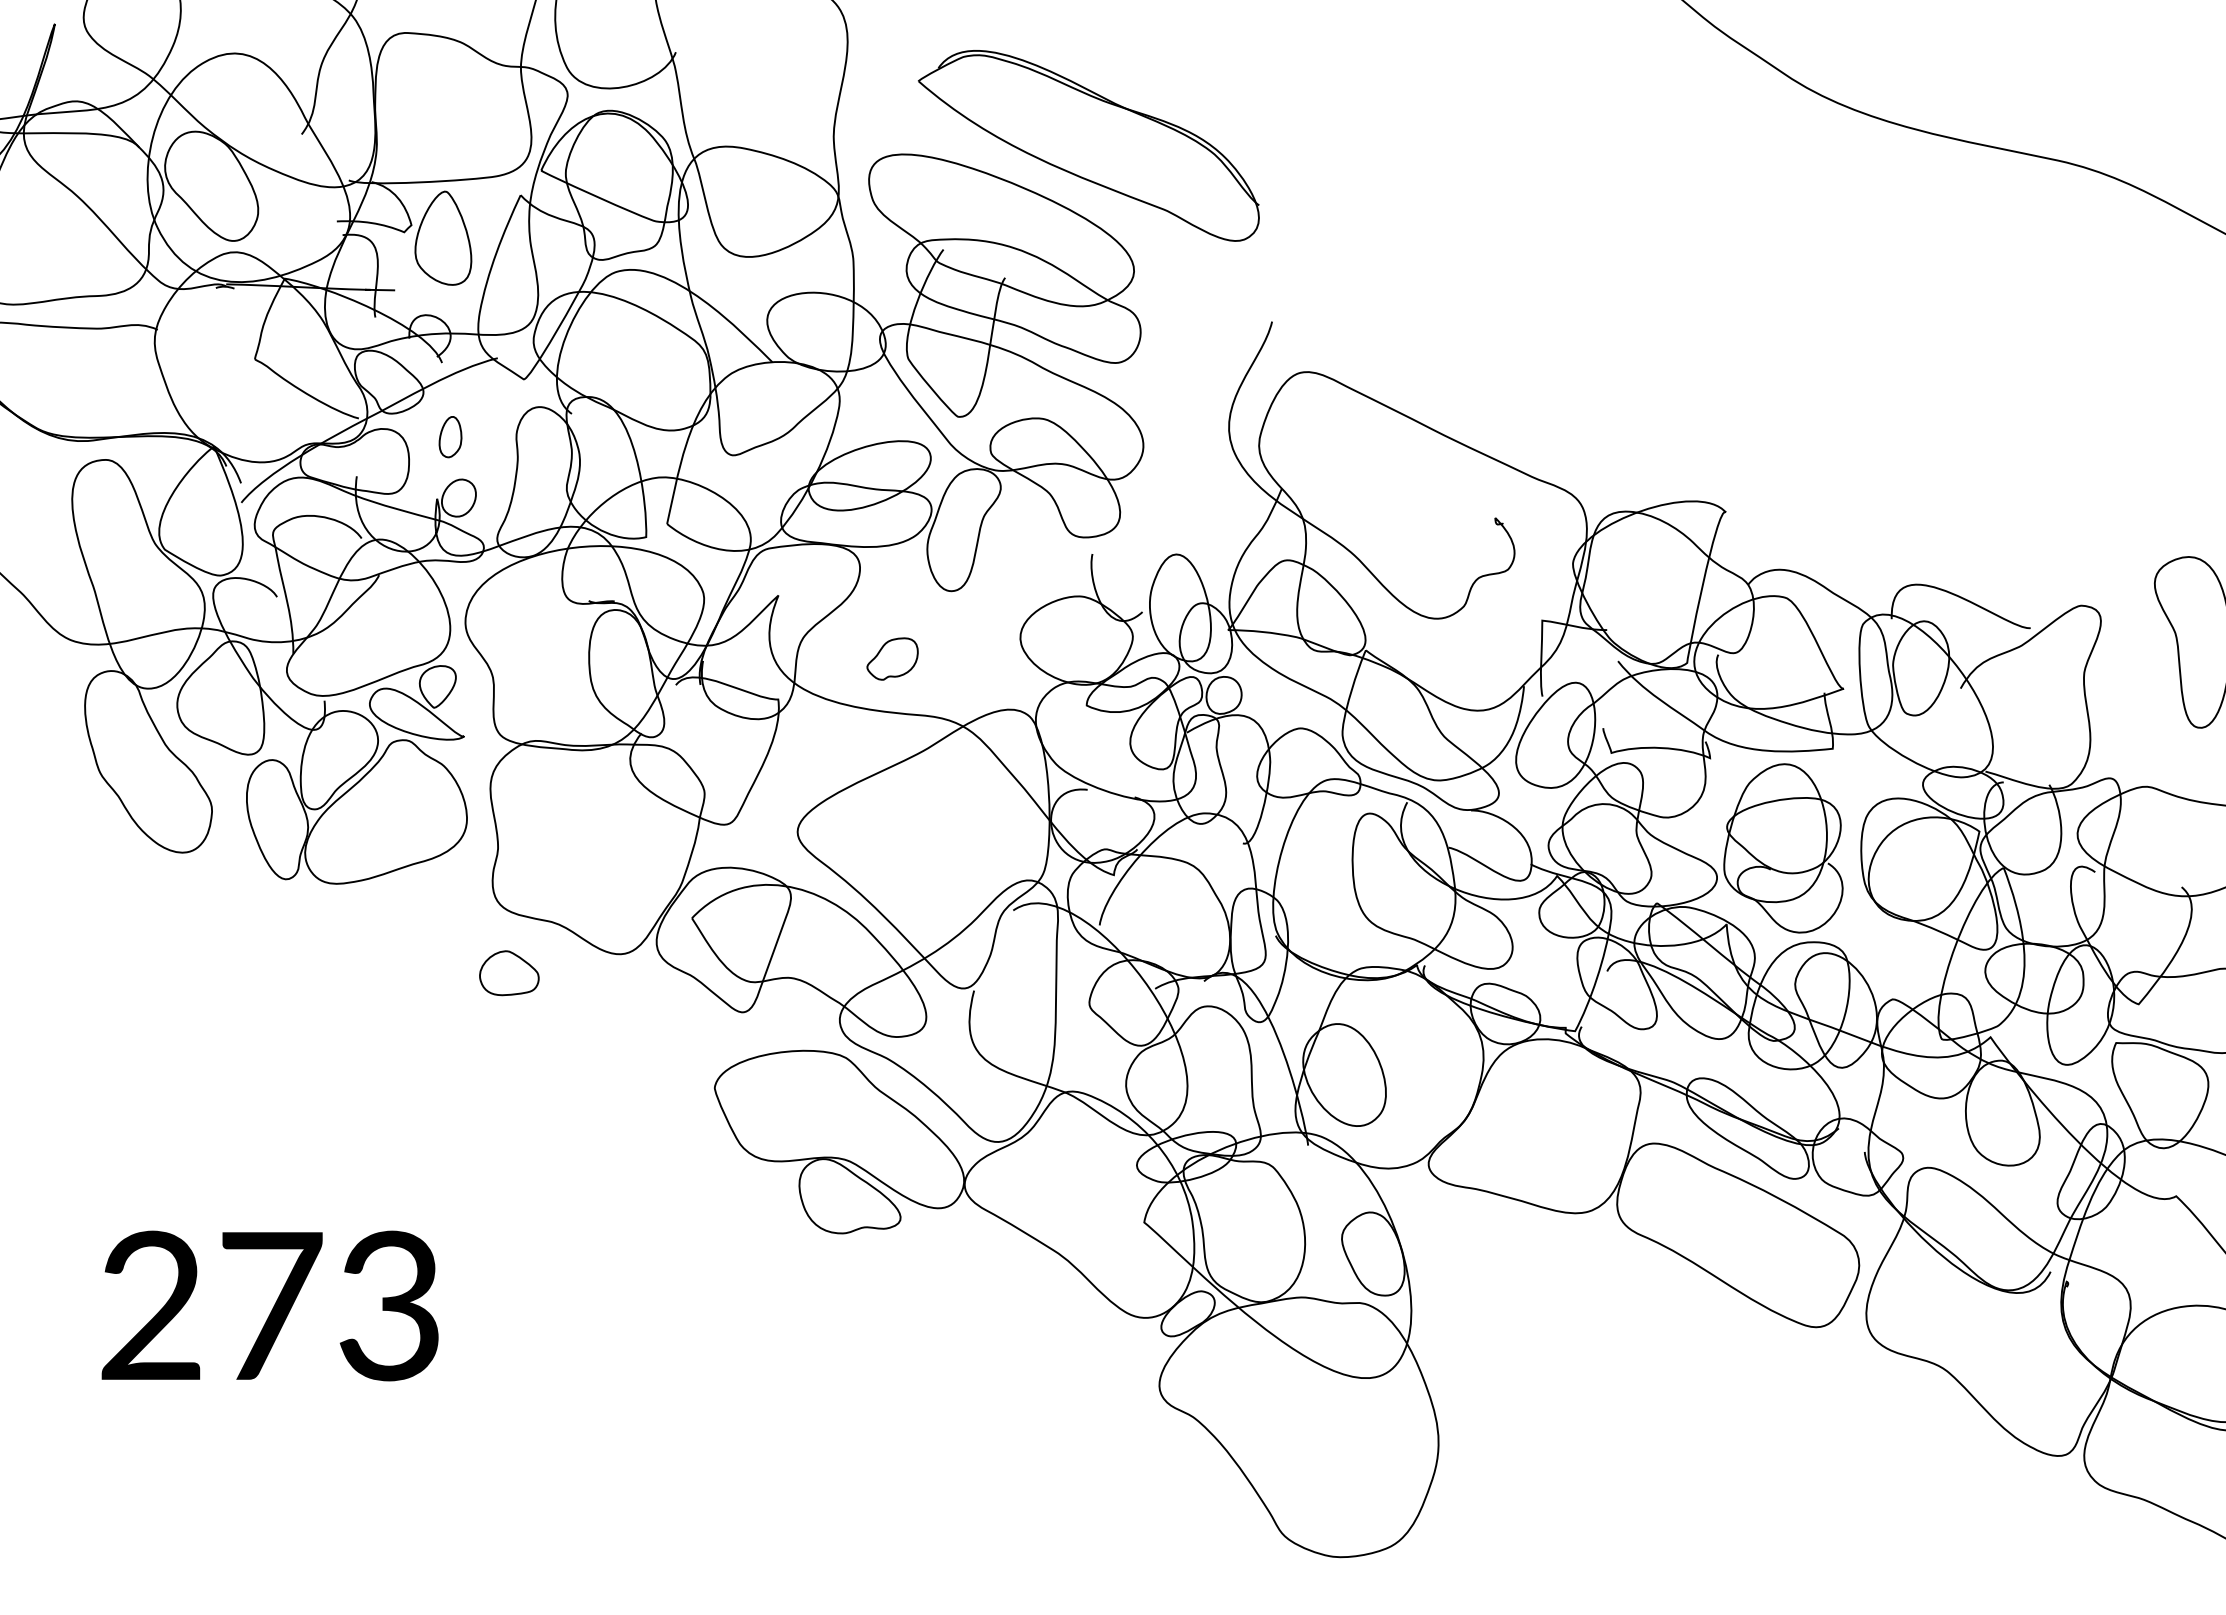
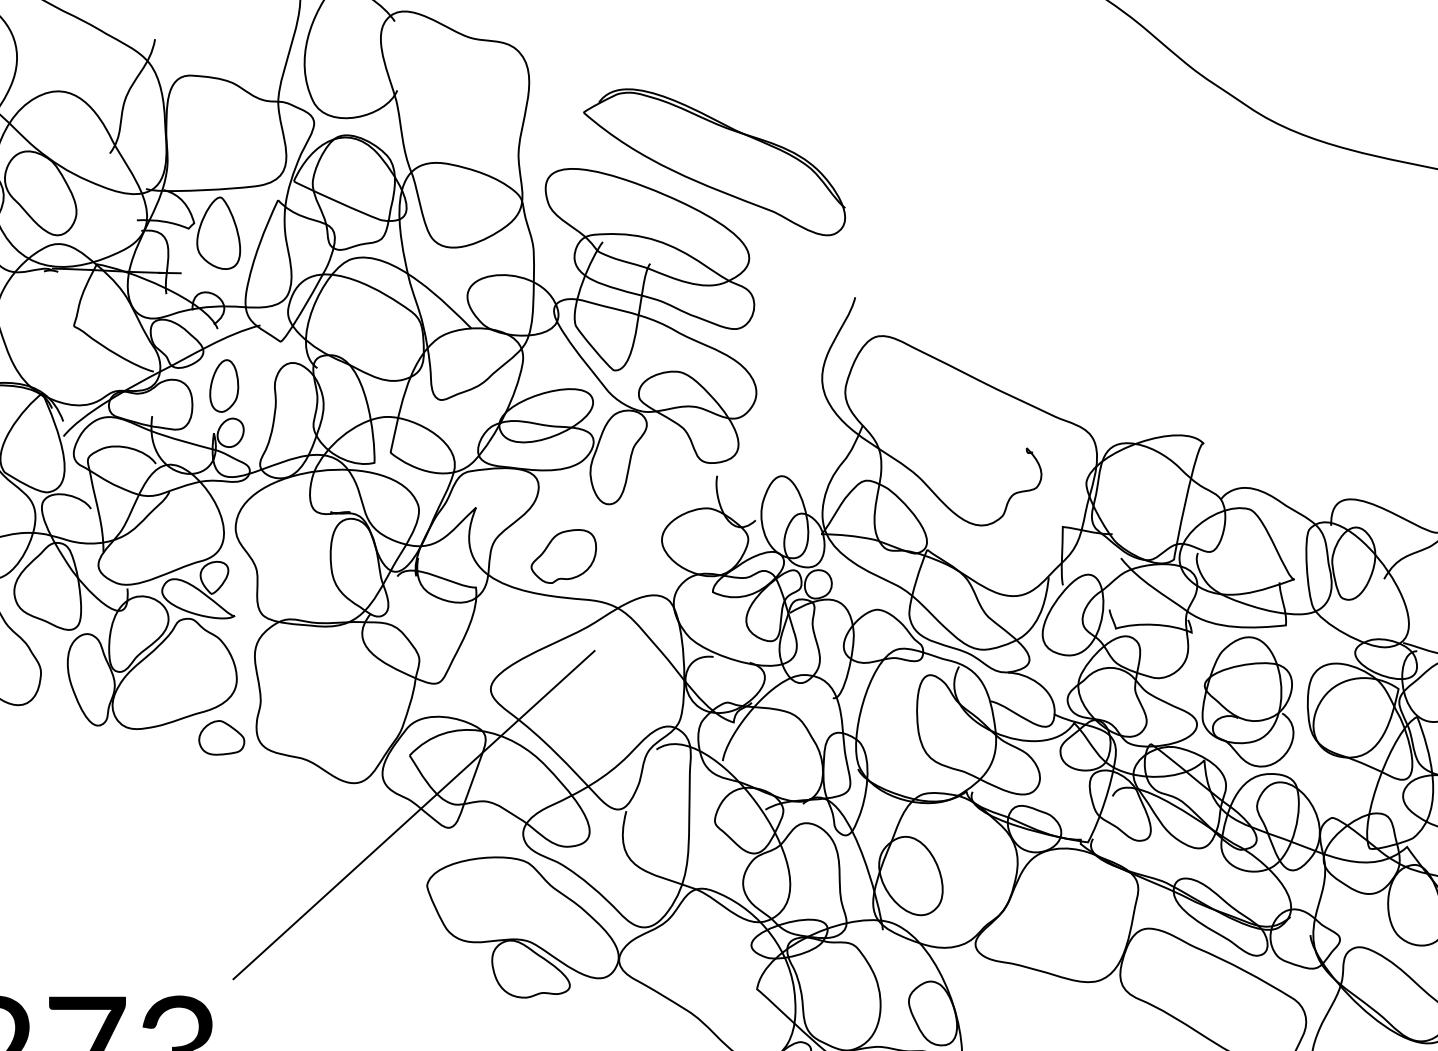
part: (450, 436) -> (224, 385), size x1.67
part: (892, 658) -> (563, 556), size x1.67
part: (509, 973) -> (221, 738), moved
line: (697, 995) -> (413, 814), added

